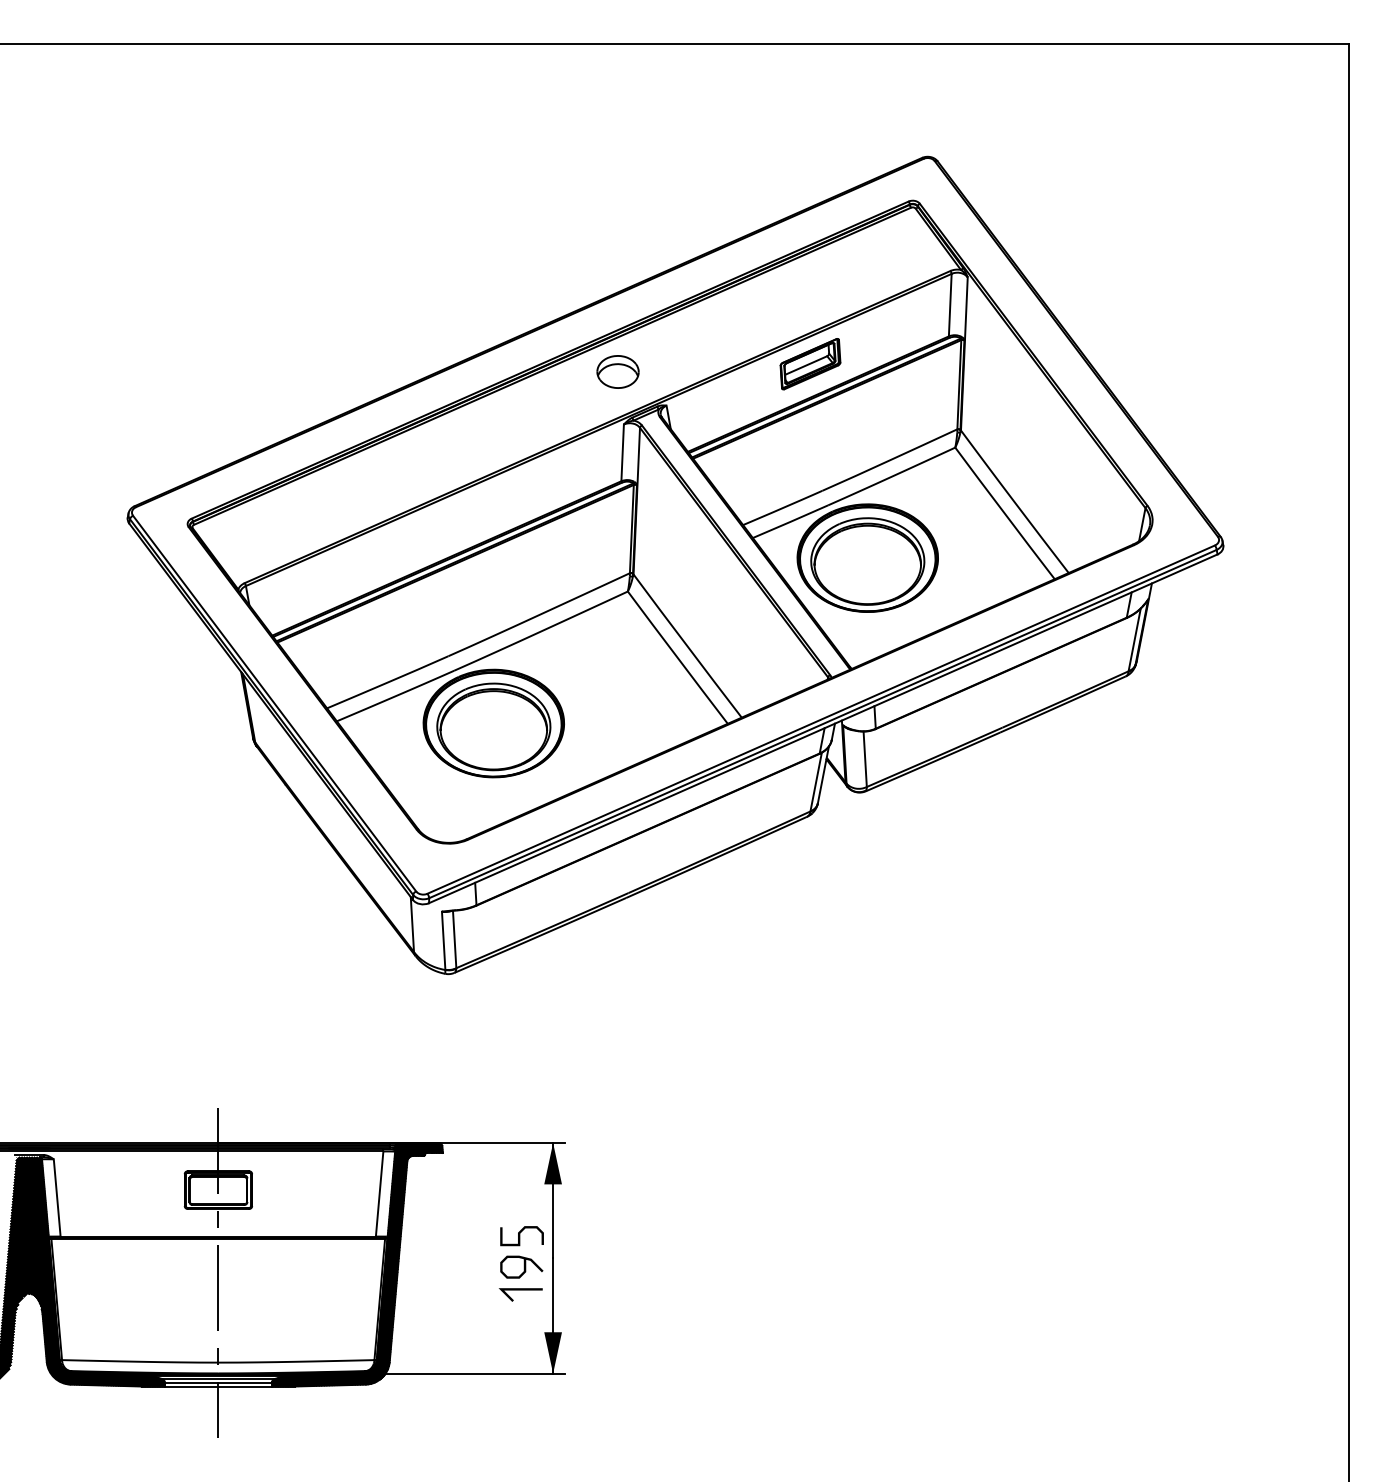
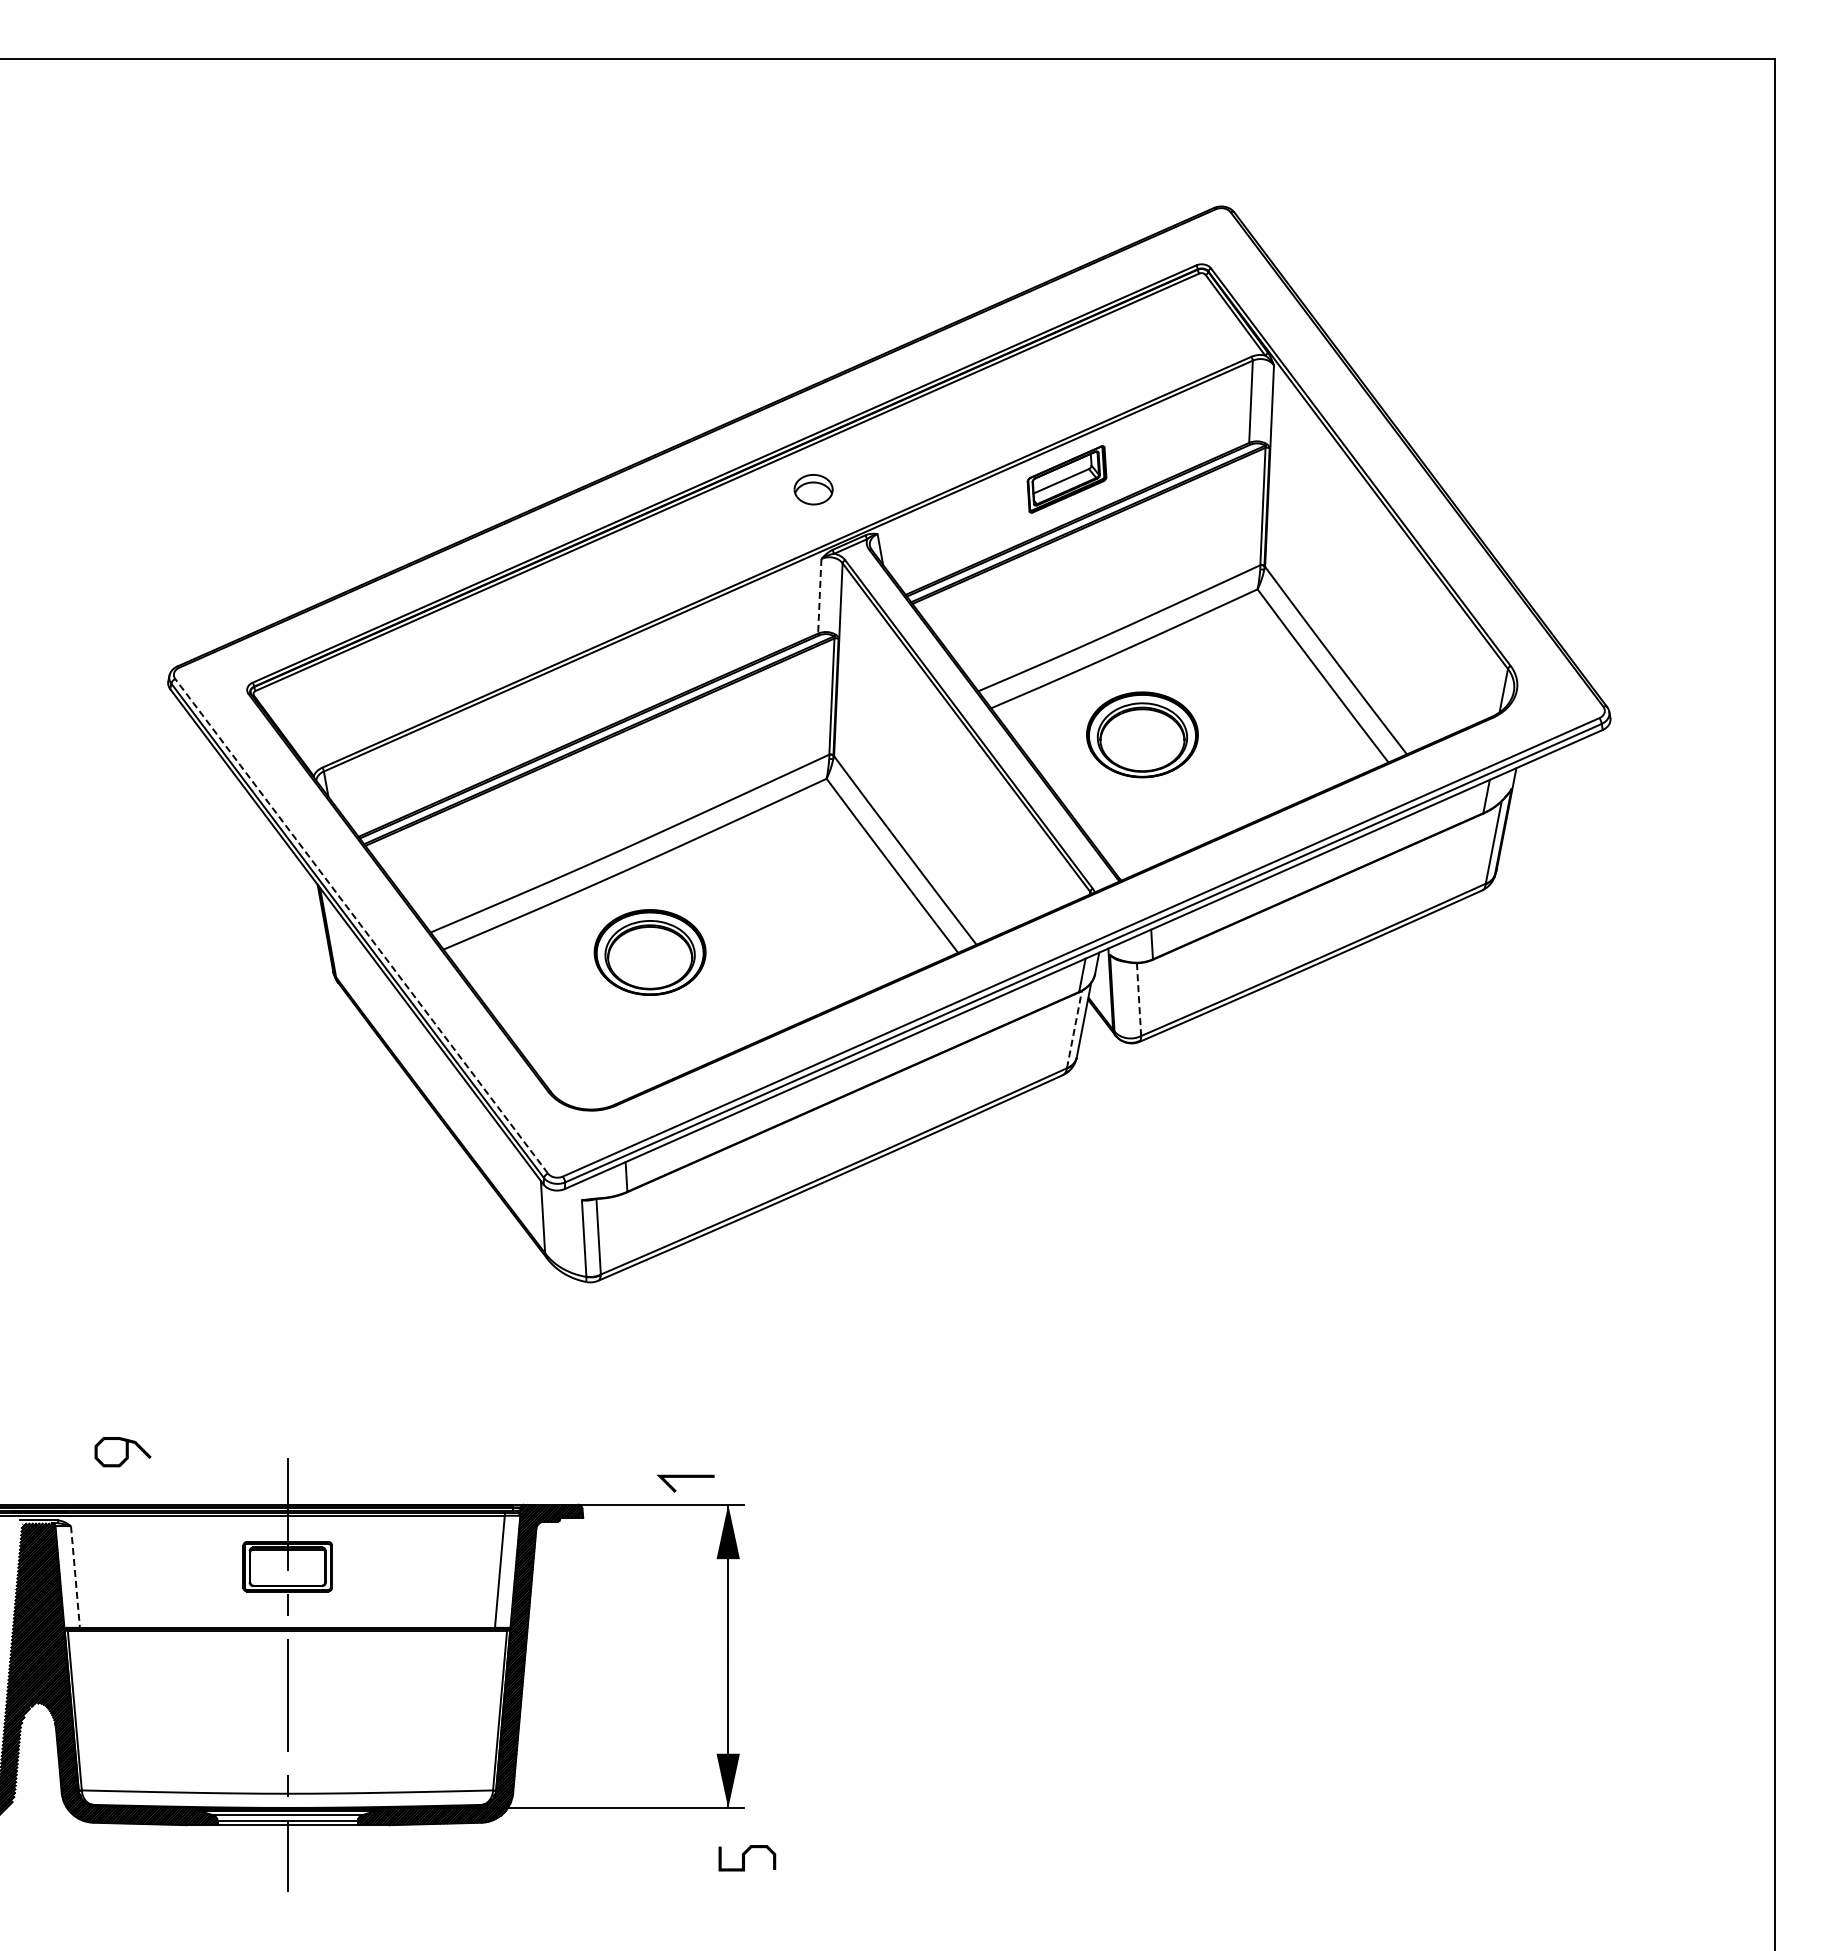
part: (617, 371) -> (813, 489), size x0.7
line: (622, 453) -> (819, 596), solid -> dashed
part: (867, 557) -> (1142, 734), size x0.6
line: (274, 703) -> (361, 926), solid -> dashed
part: (493, 723) -> (649, 952), size x0.6
line: (865, 759) -> (1139, 1000), solid -> dashed
line: (816, 782) -> (1074, 1029), solid -> dashed
line: (57, 1198) -> (75, 1577), solid -> dashed
curve: (519, 1236) -> (744, 1858), moved
curve: (523, 1267) -> (125, 1452), moved
line: (520, 1290) -> (685, 1477), moved

